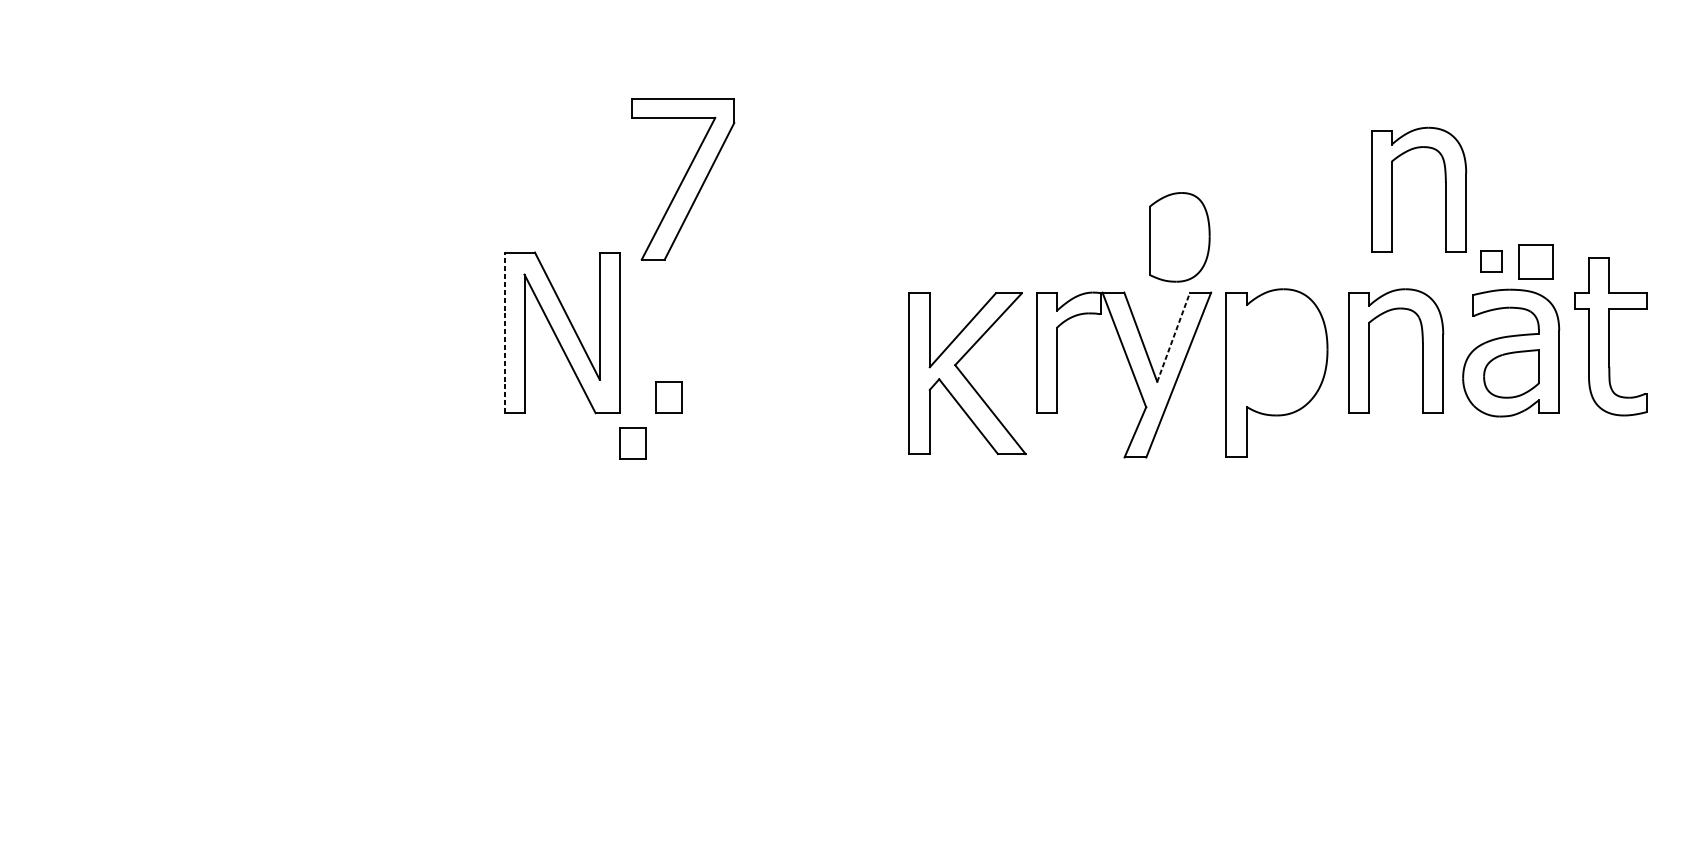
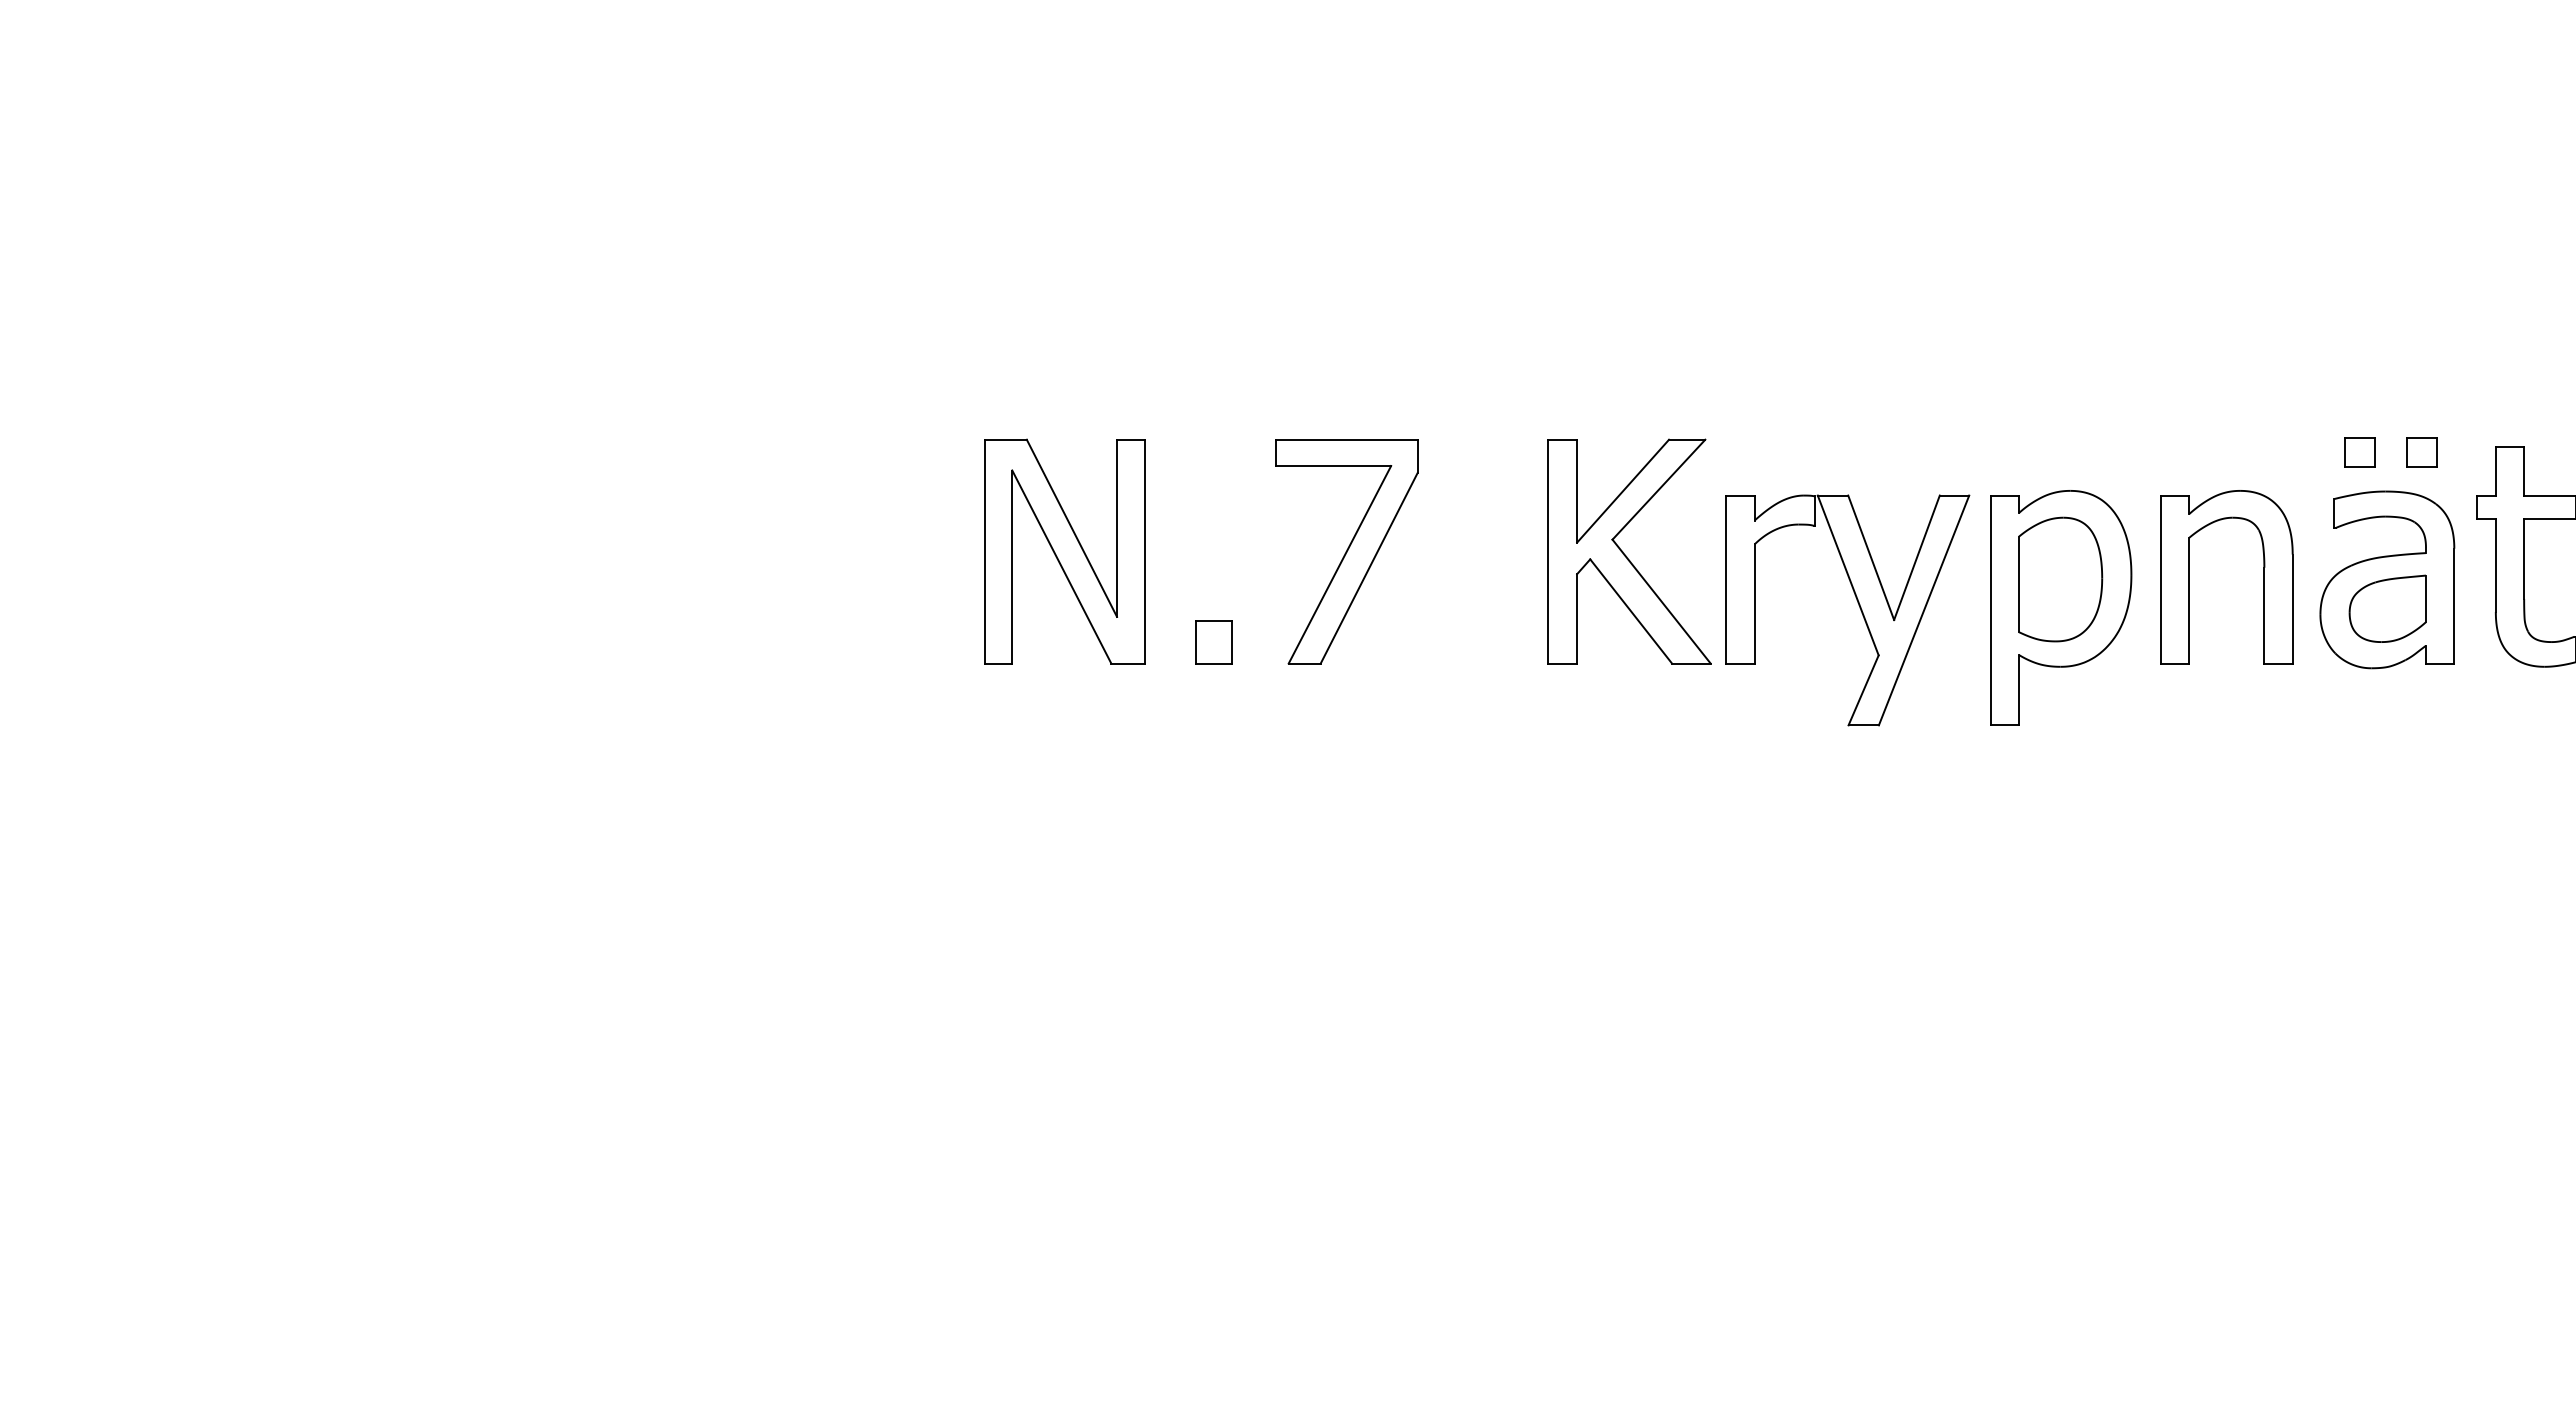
part: (683, 179) -> (1346, 551), moved
part: (1392, 189) -> (2221, 352), removed
part: (1179, 237) -> (2060, 579), moved
part: (1535, 261) -> (2421, 452), size x0.62
line: (504, 332) -> (984, 551), dashed -> solid
line: (1174, 337) -> (1917, 557), dashed -> solid
part: (967, 373) -> (1629, 551), moved
part: (632, 443) -> (1162, 706), removed

